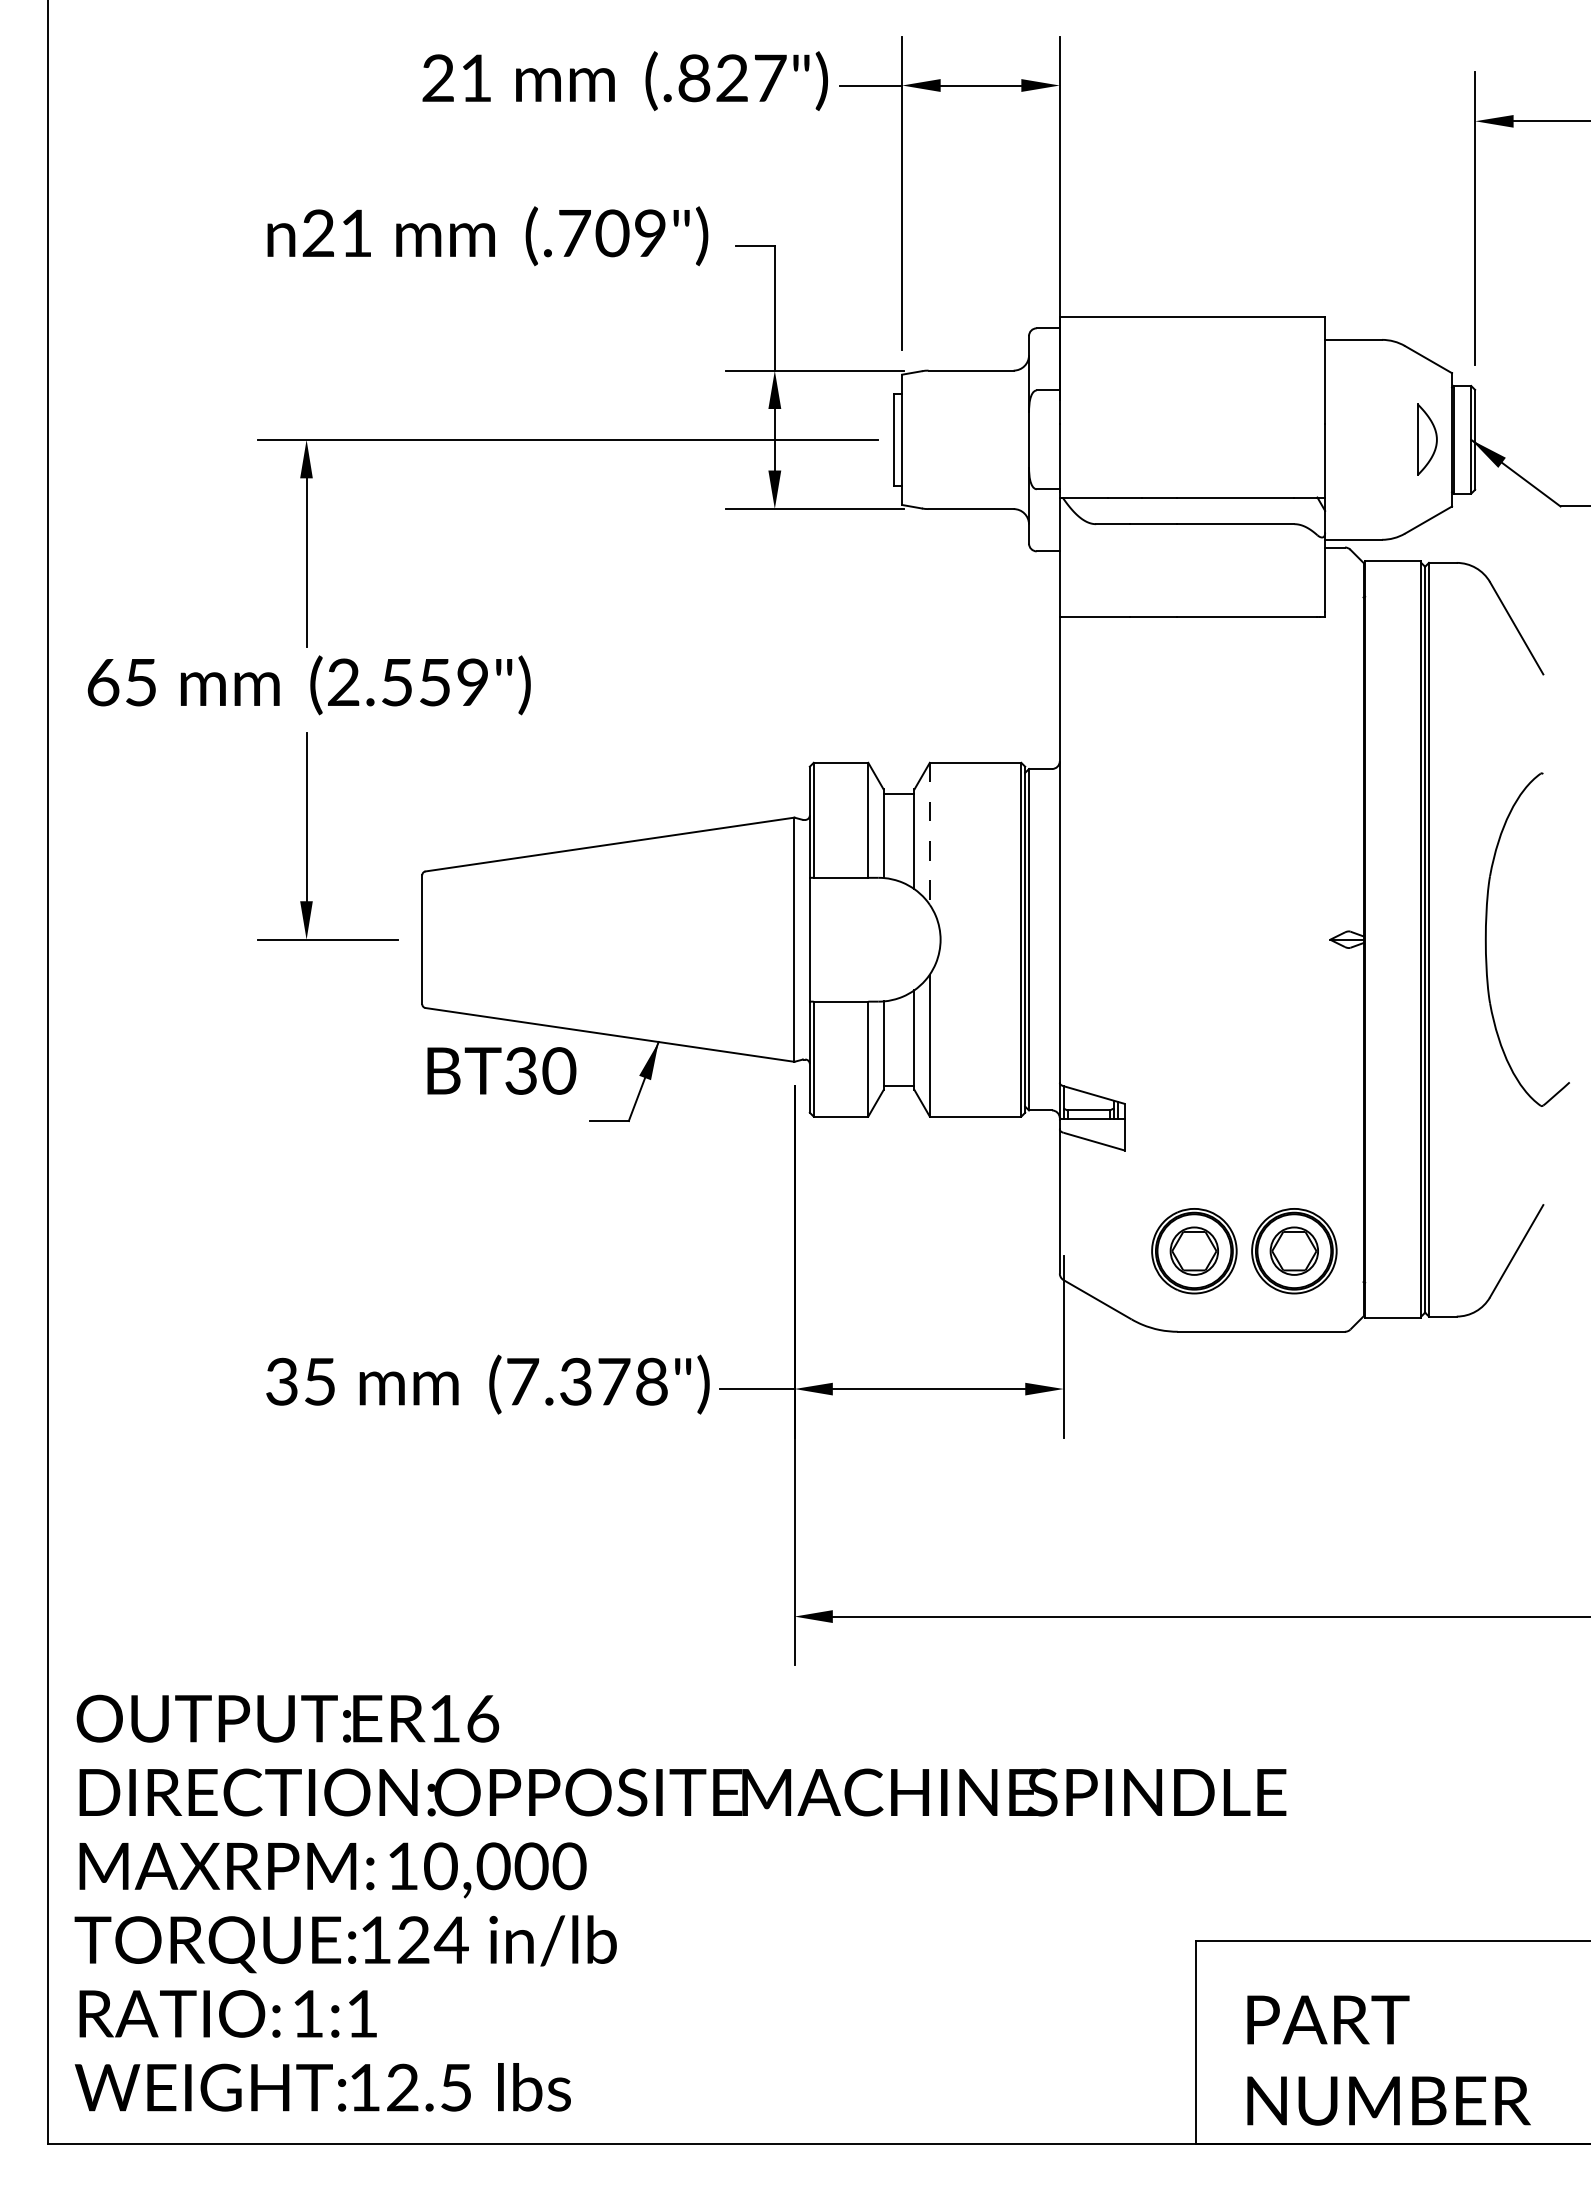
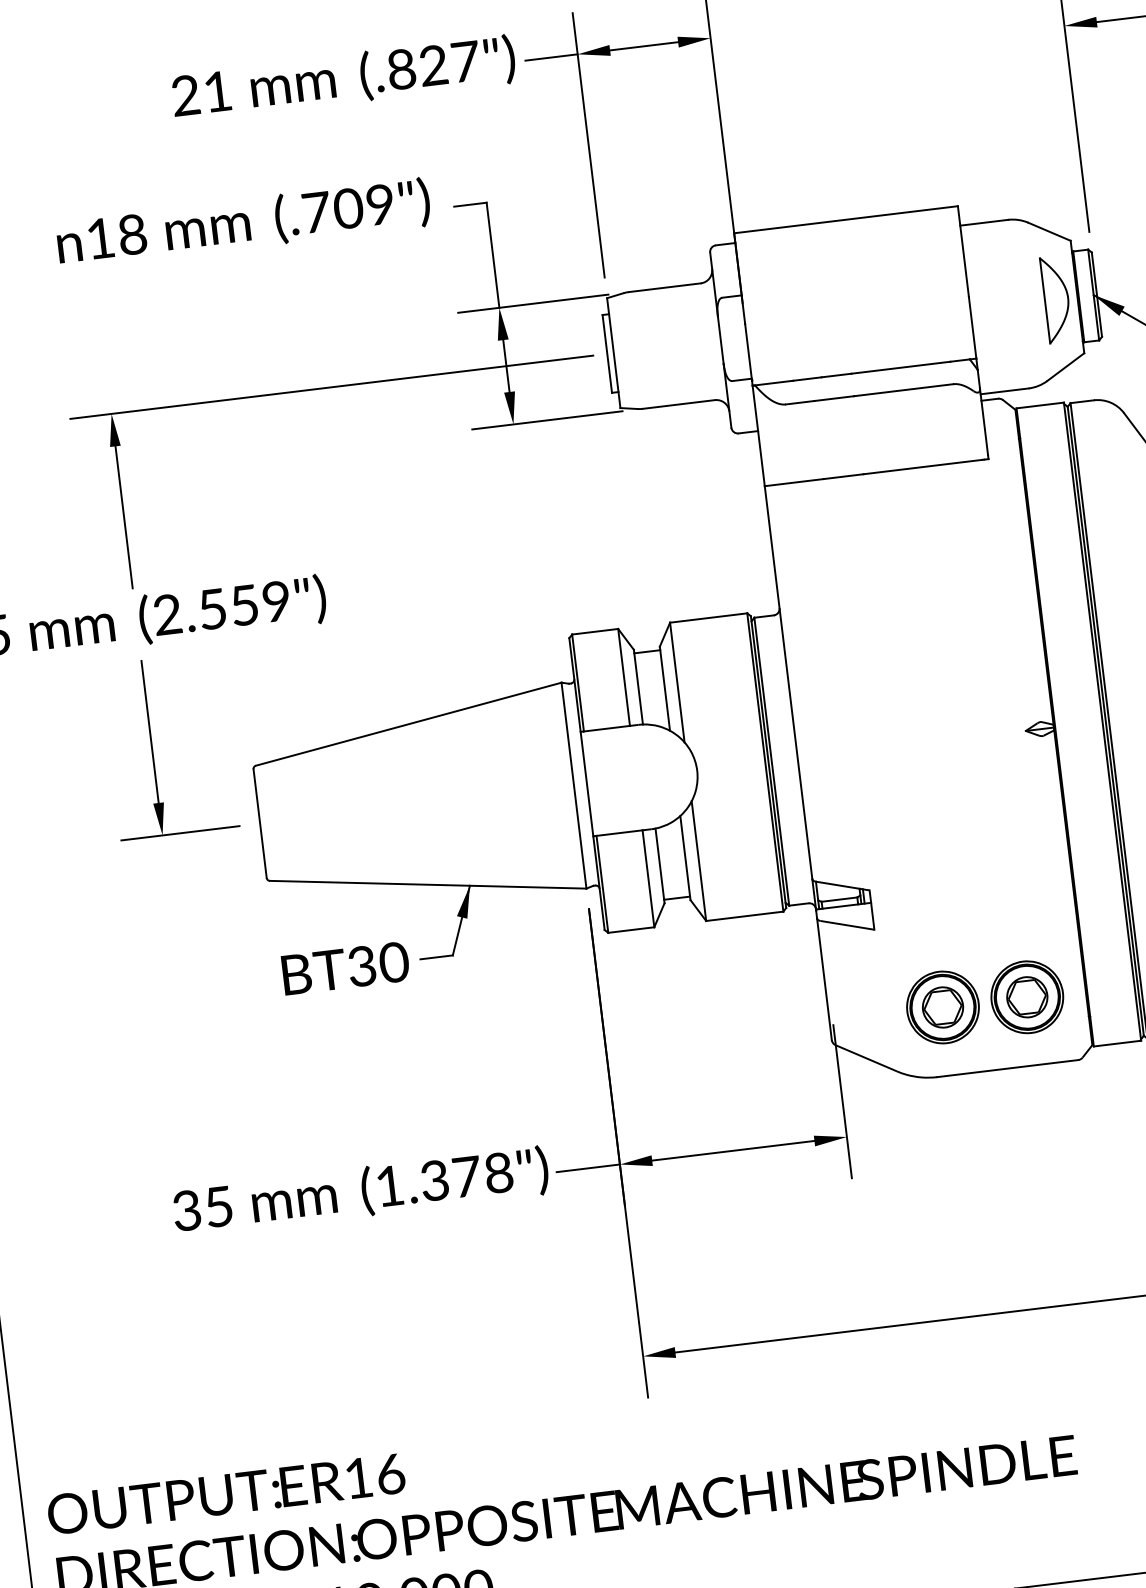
text: (337, 233) -> (116, 236), 21 -> 18
part: (1427, 439) -> (1056, 299), size x1.43
line: (929, 833) -> (677, 682), dashed -> solid
text: (501, 1070) -> (345, 967), moved
text: (523, 1381) -> (390, 1185), (7.378") -> (1.378")

